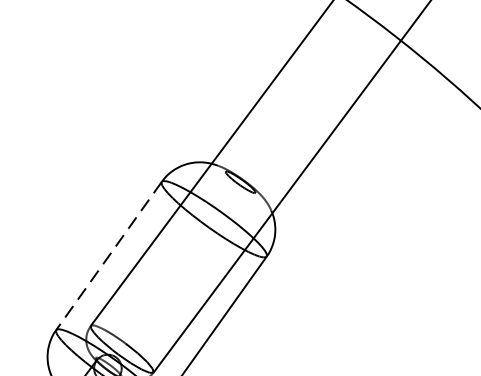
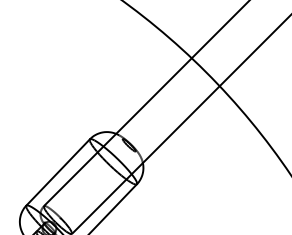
line: (109, 255) -> (58, 172), dashed -> solid

